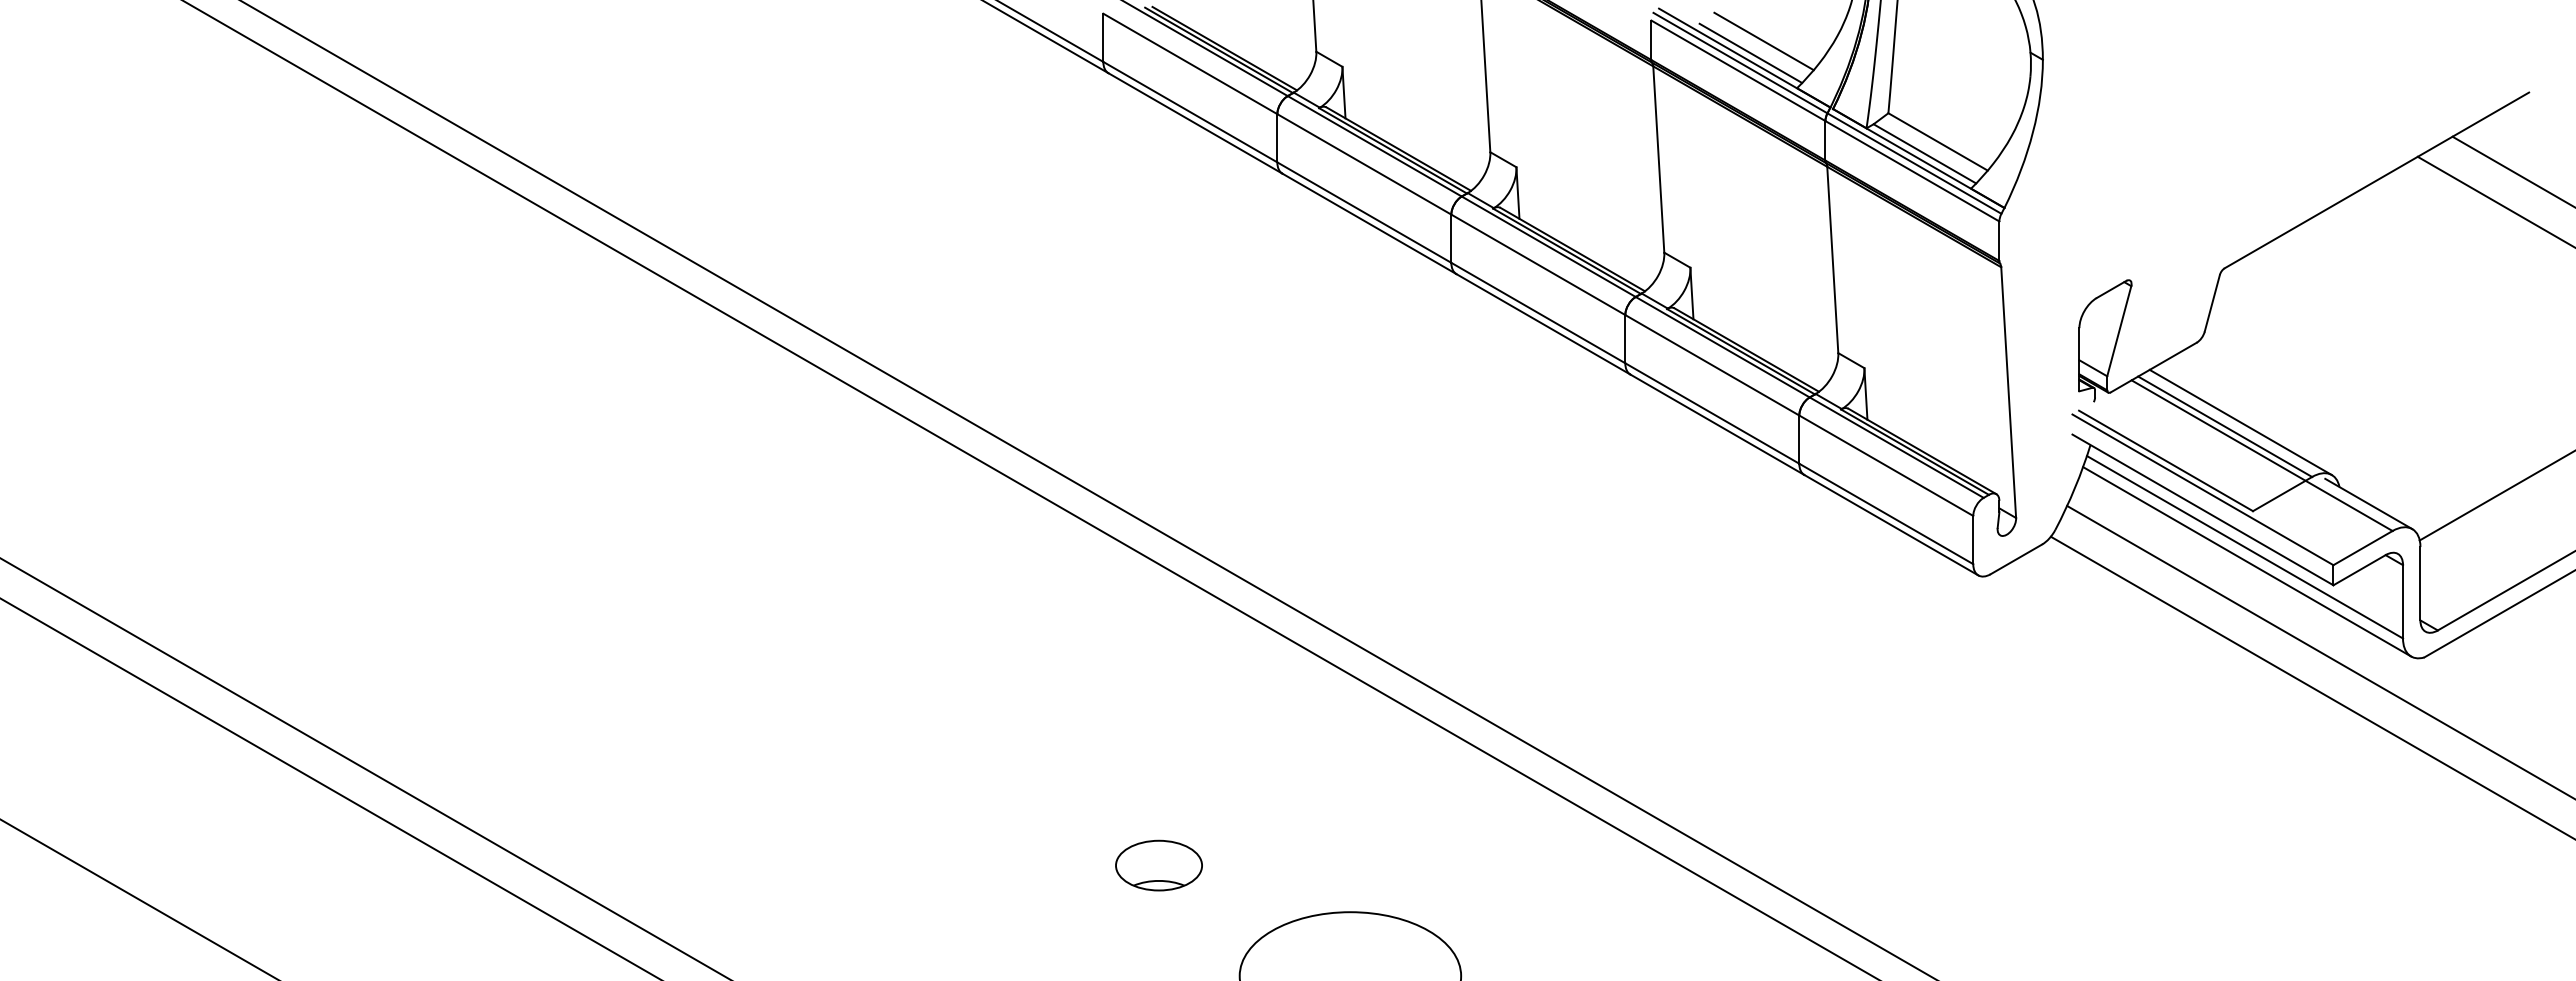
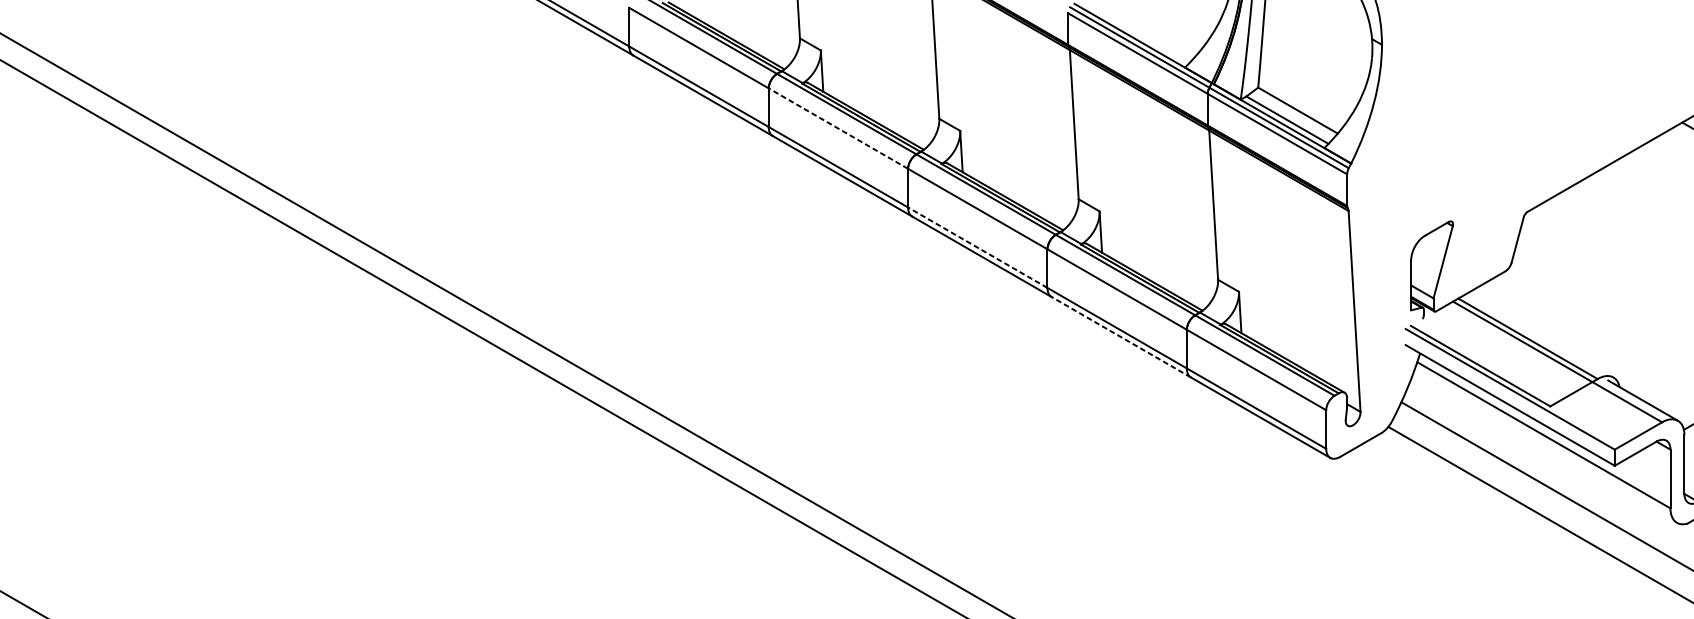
line: (1763, 41) -> (1158, 30), removed
line: (1750, 53) -> (1147, 39), removed
line: (1363, 164) -> (837, 128), solid -> dashed
line: (1537, 312) -> (977, 247), solid -> dashed
line: (2240, 422) -> (1540, 335), removed
line: (1716, 424) -> (1120, 336), solid -> dashed
line: (2247, 561) -> (1545, 446), removed

